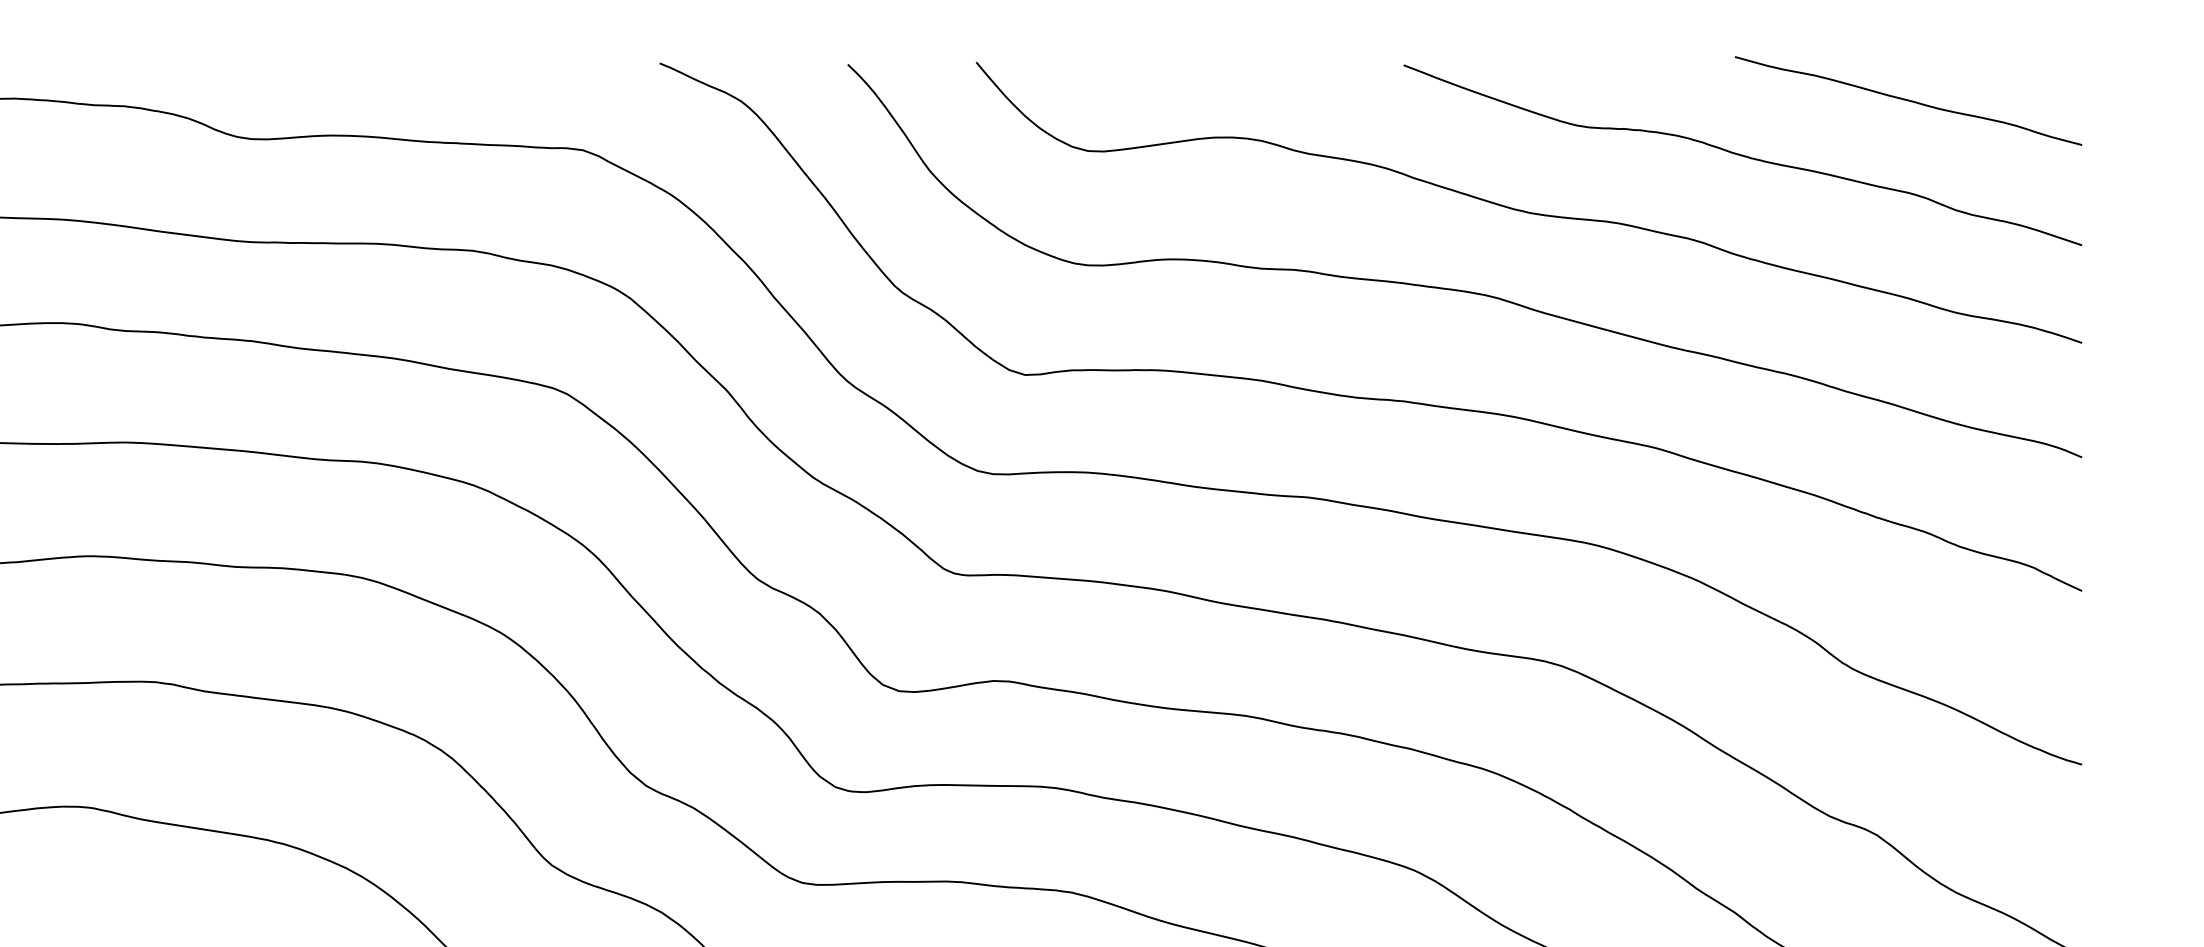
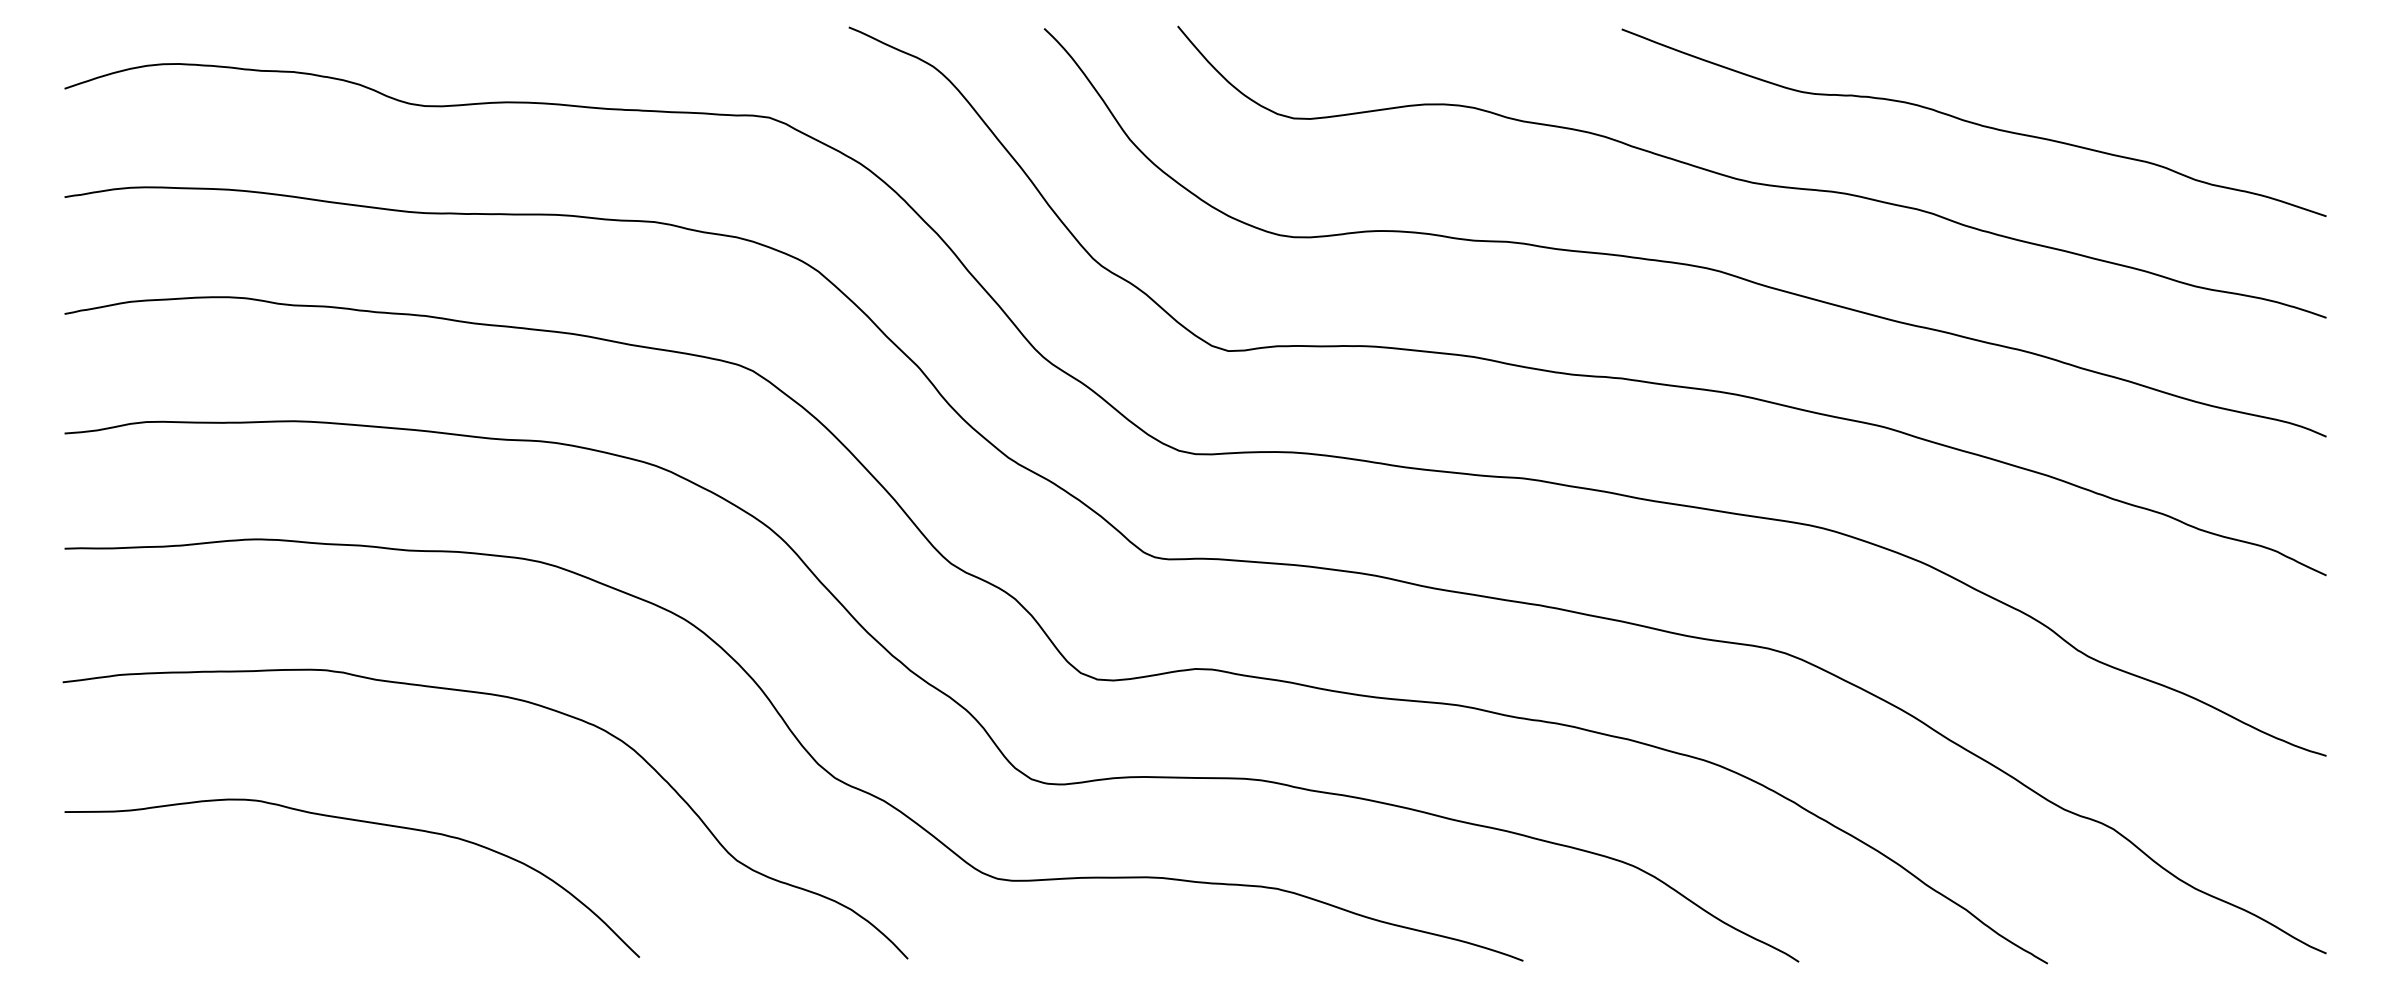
curve: (1907, 101) -> (2145, 66), removed

